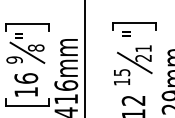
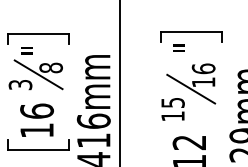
text: (143, 53) -> (203, 75), 21 -> 16
text: (14, 59) -> (20, 84), 9 -> 3

